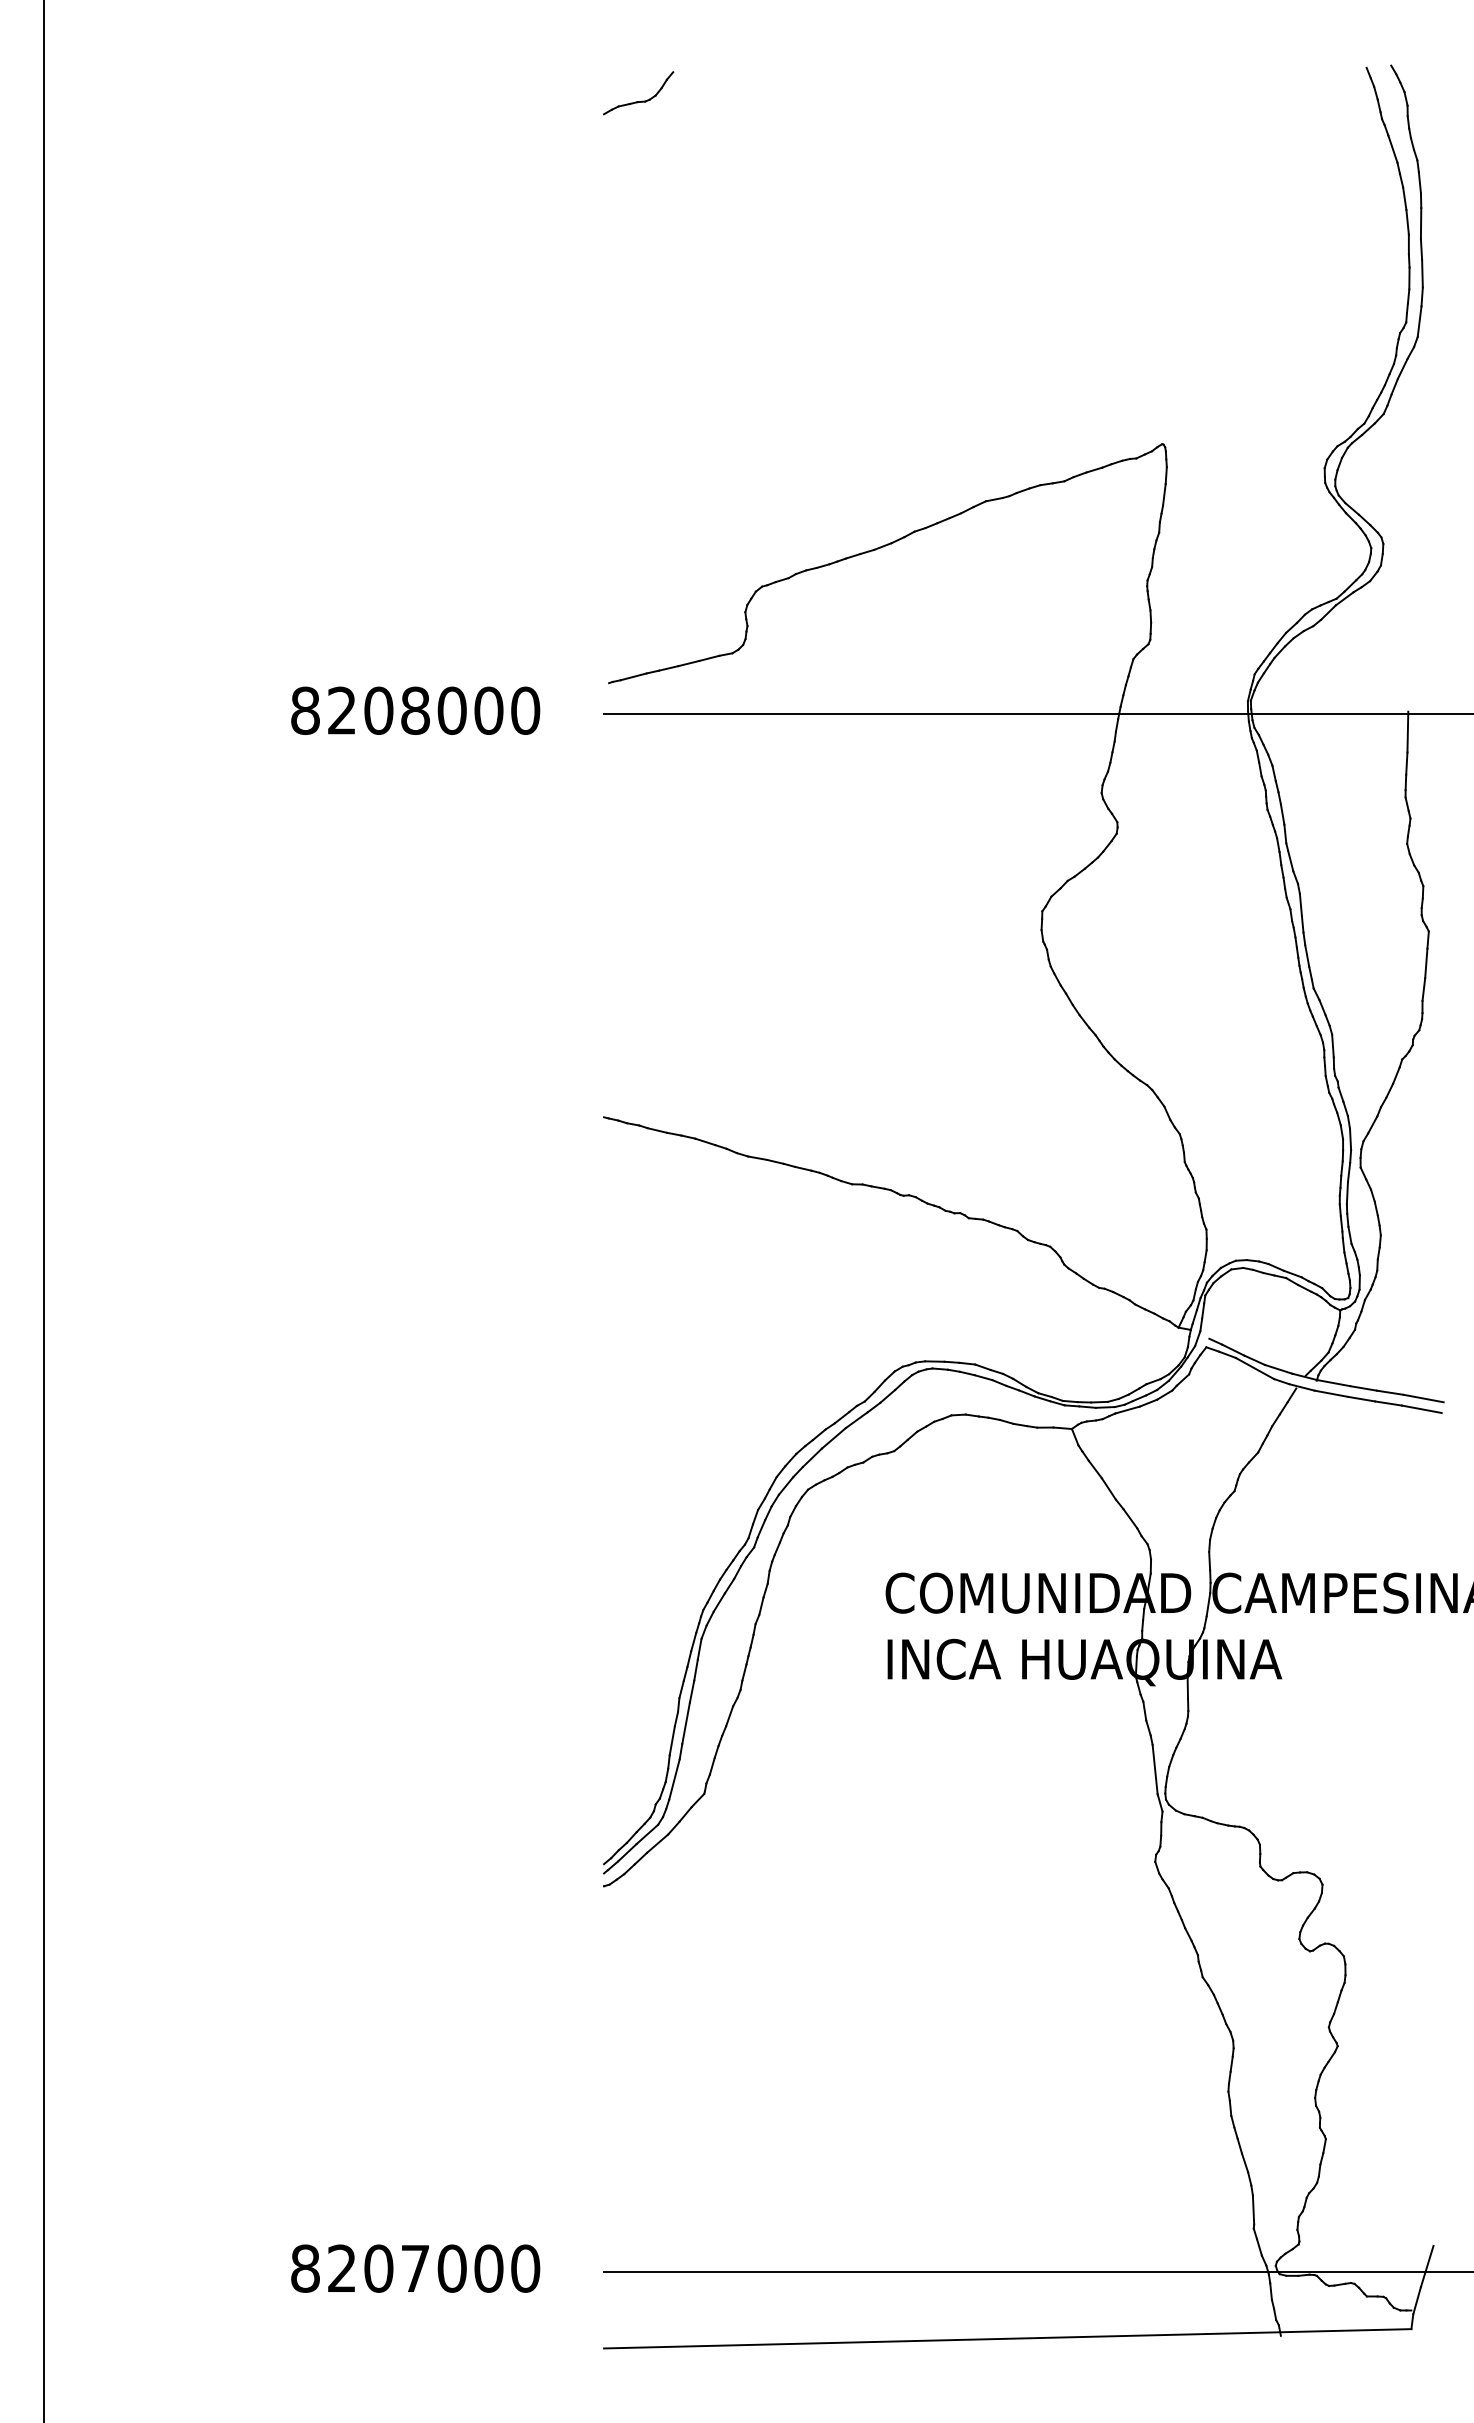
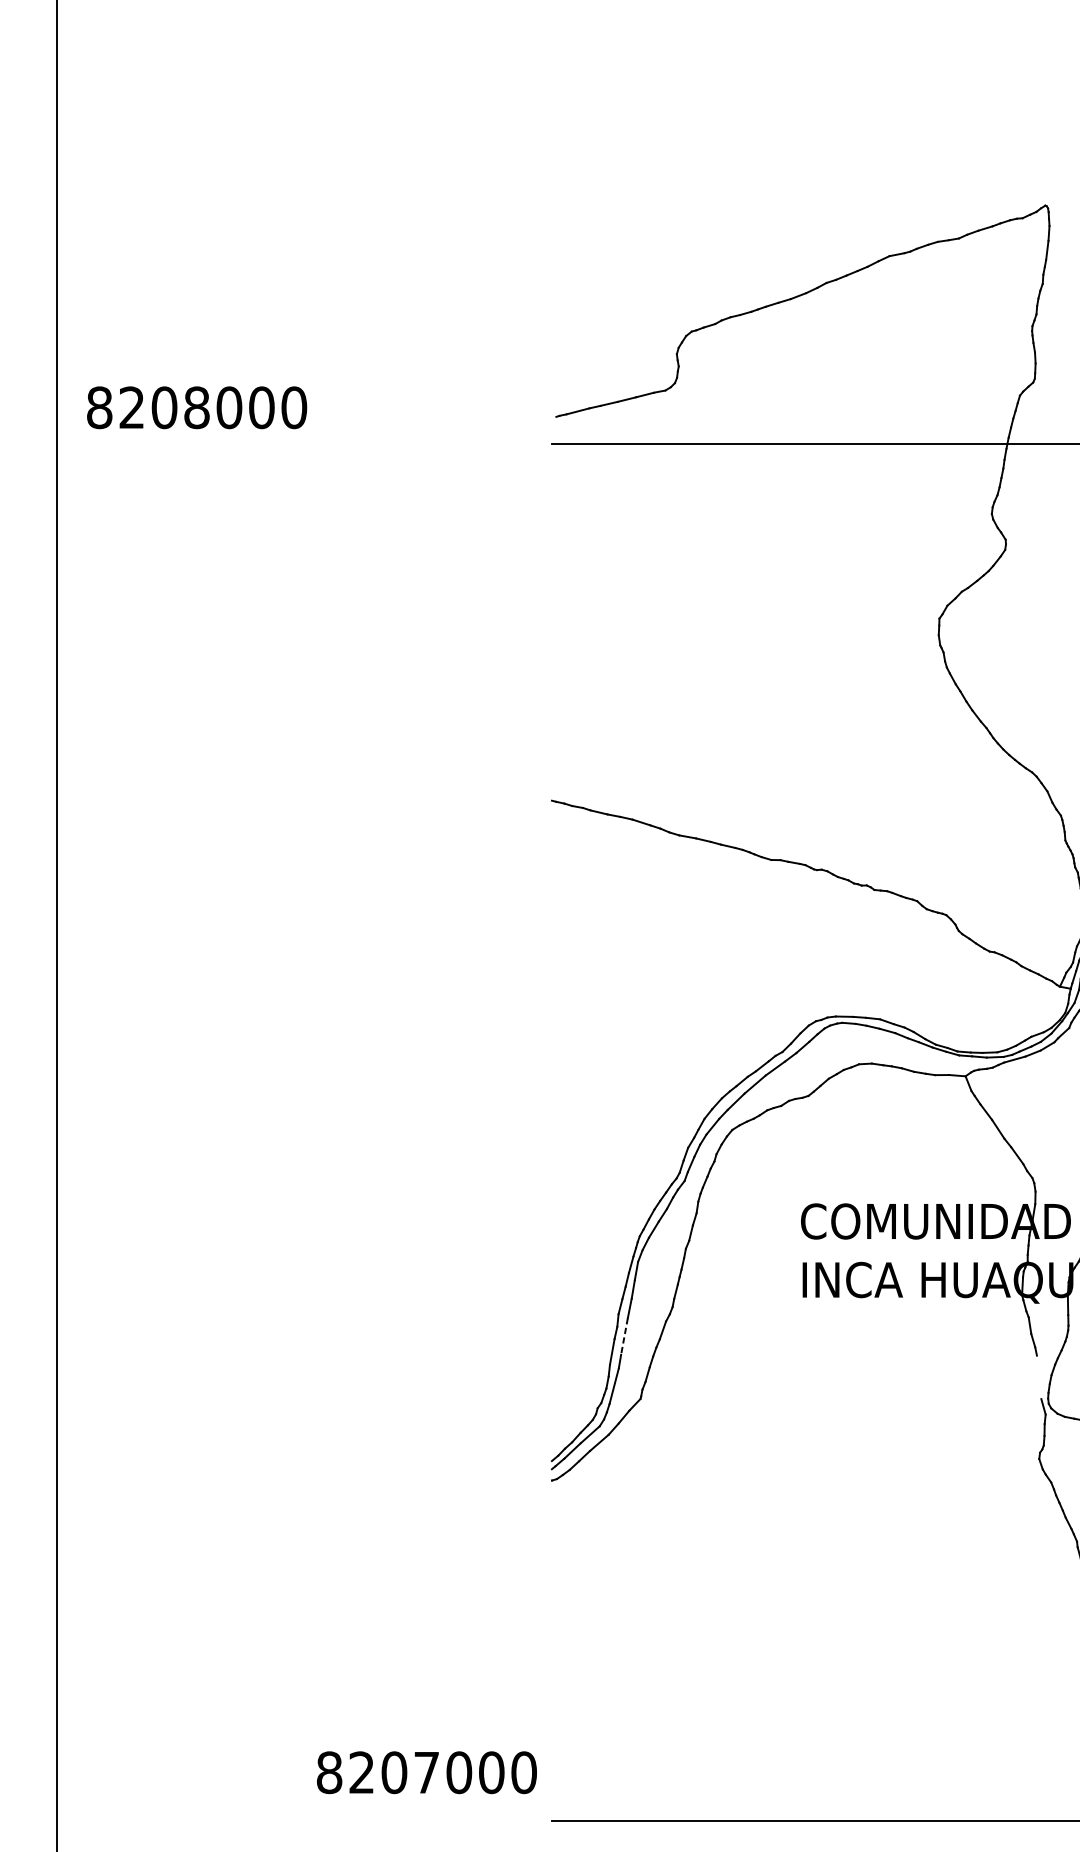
text: (415, 710) -> (196, 407), moved
line: (686, 1723) -> (624, 1336), solid -> dashed
line: (1154, 1769) -> (1038, 1377), removed
text: (415, 2268) -> (426, 1772), moved

